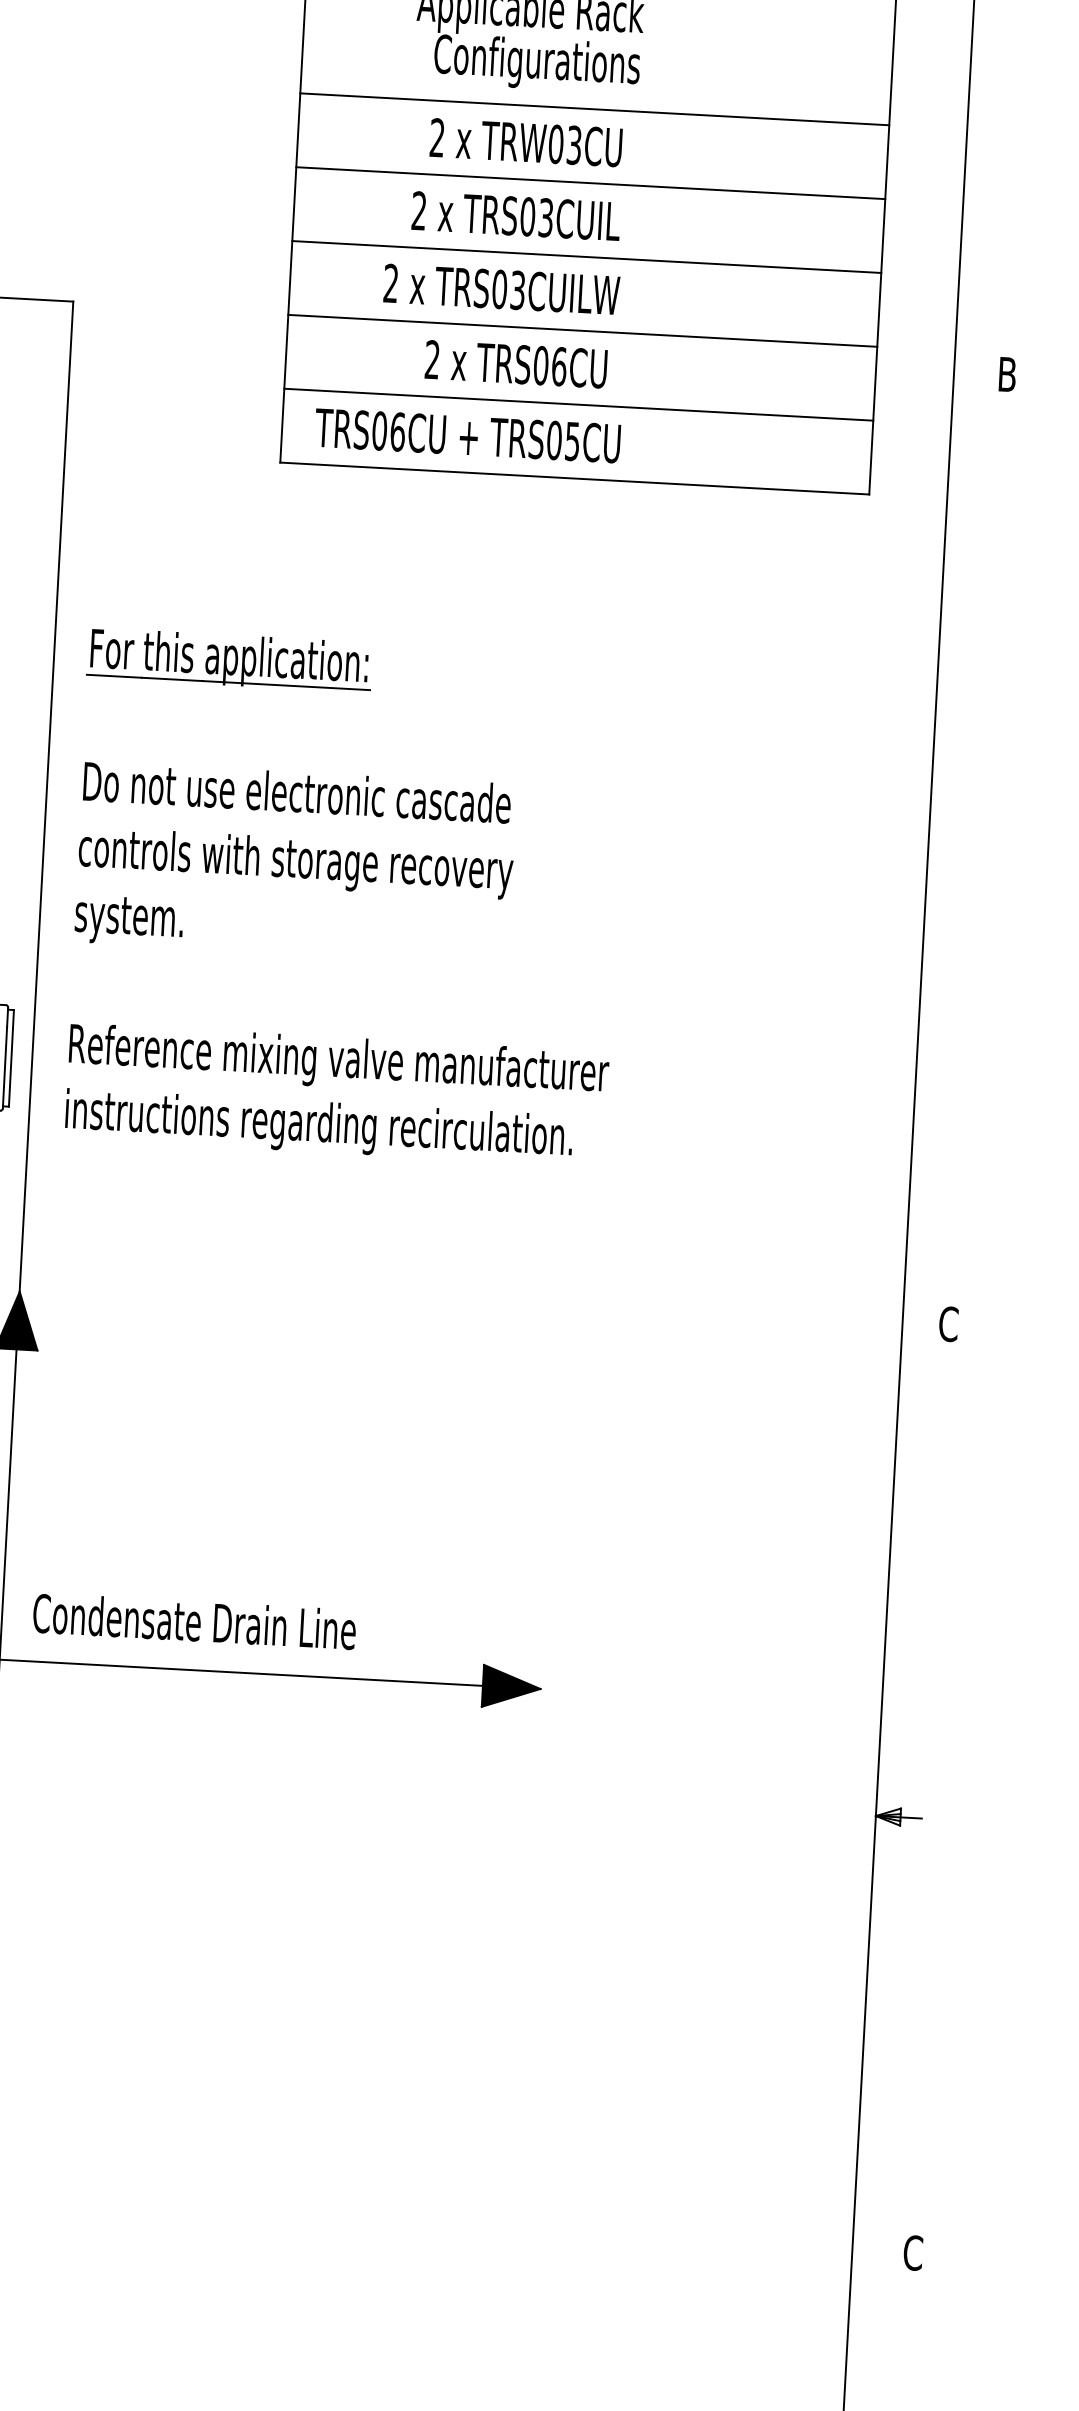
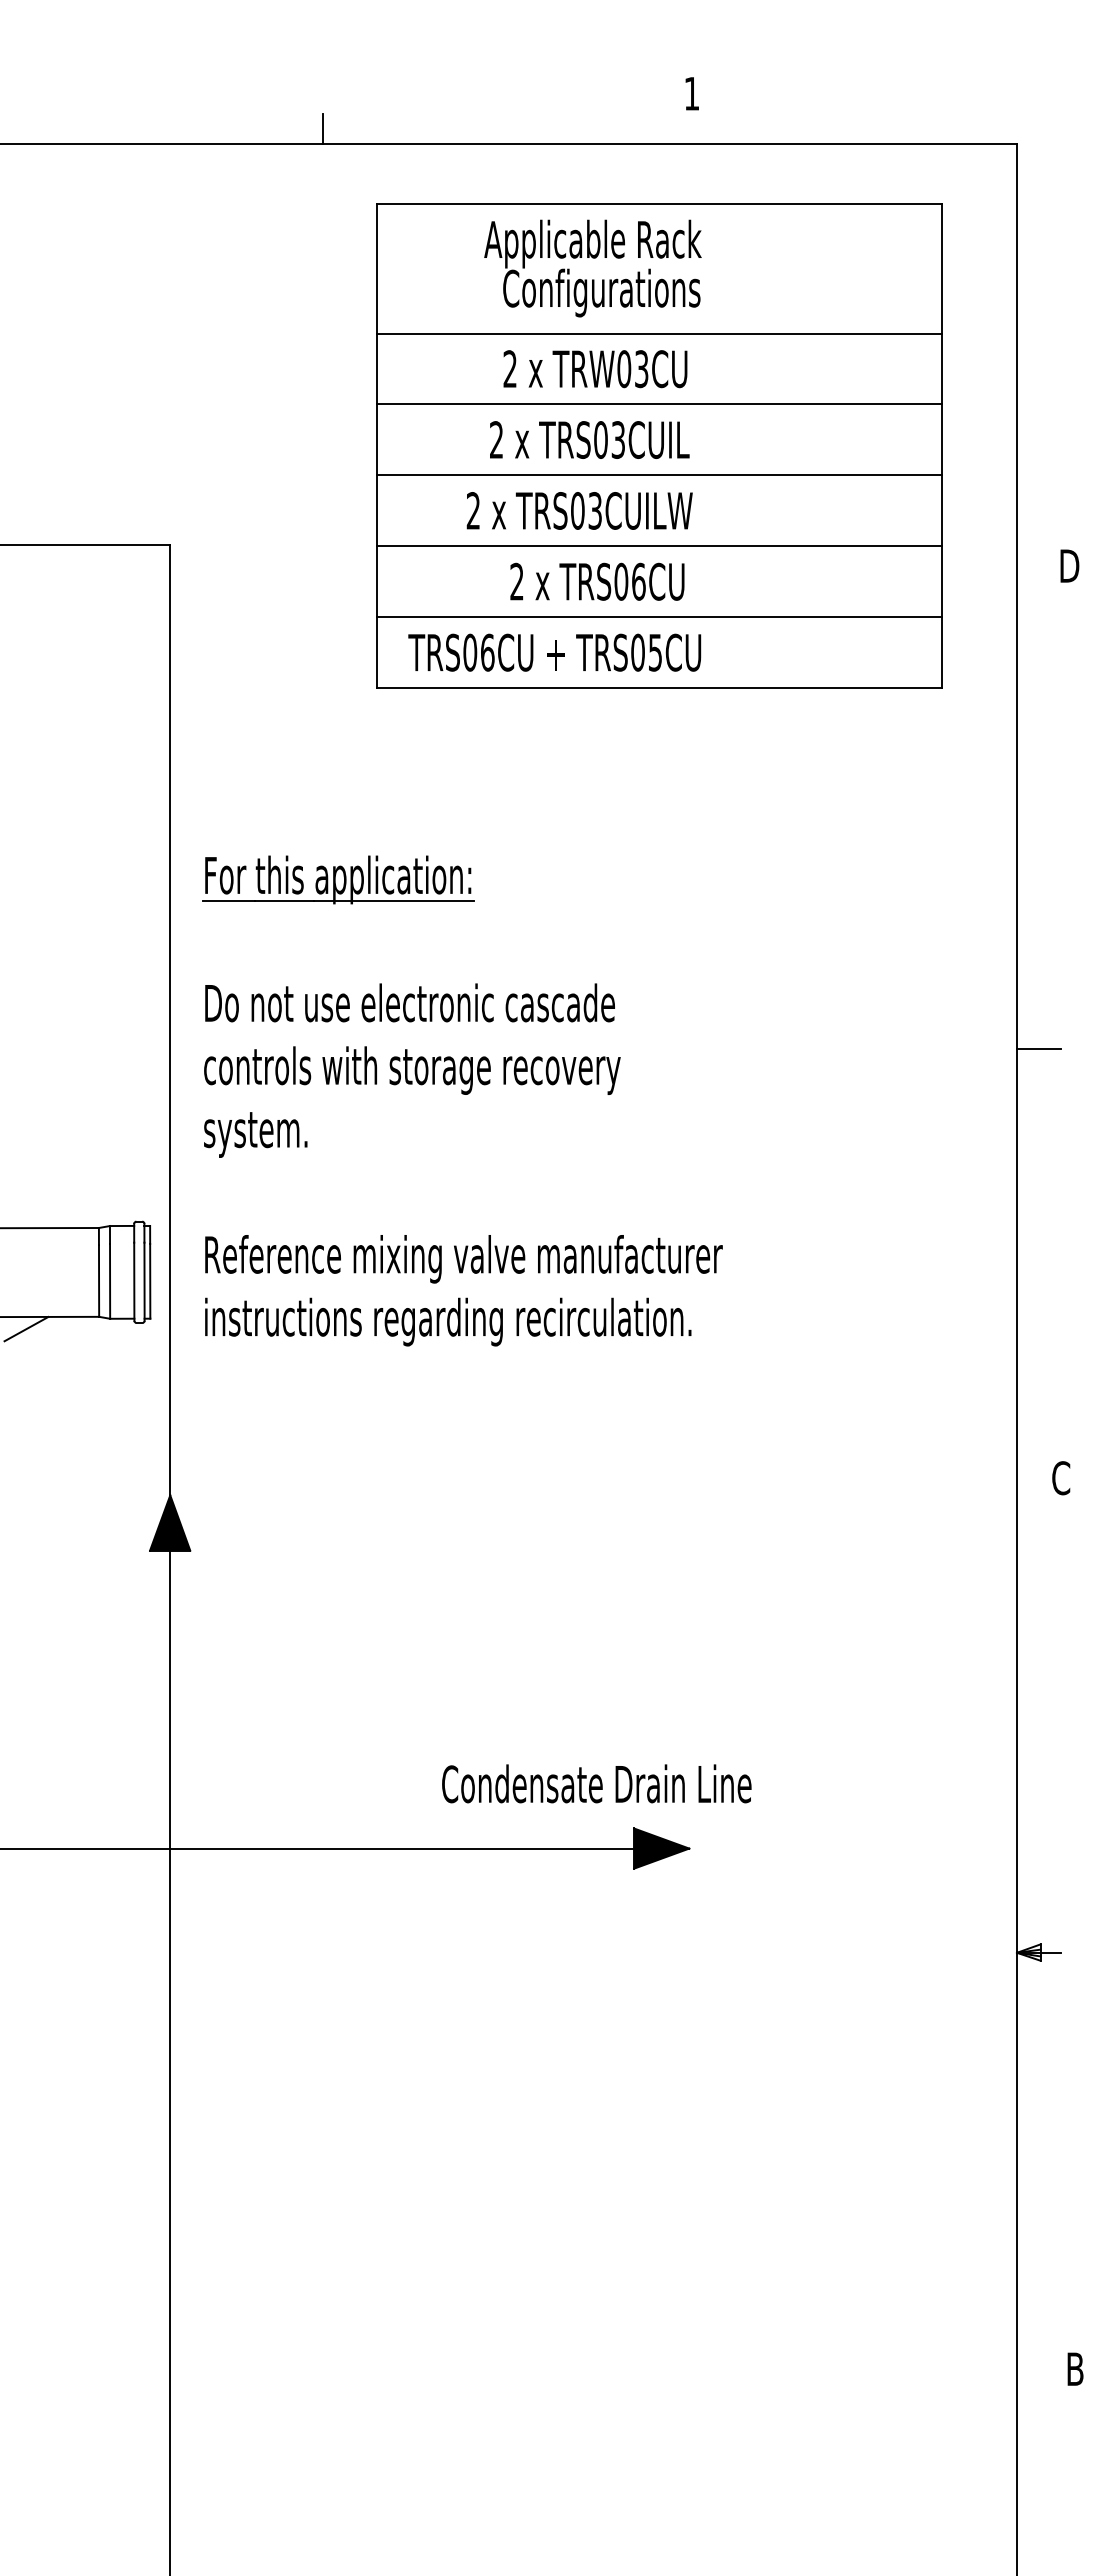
text: (1010, 374) -> (1071, 565), B -> D
line: (950, 875) -> (1039, 1048), added
text: (194, 1621) -> (596, 1783), moved
text: (913, 2253) -> (1075, 2369), C -> B

